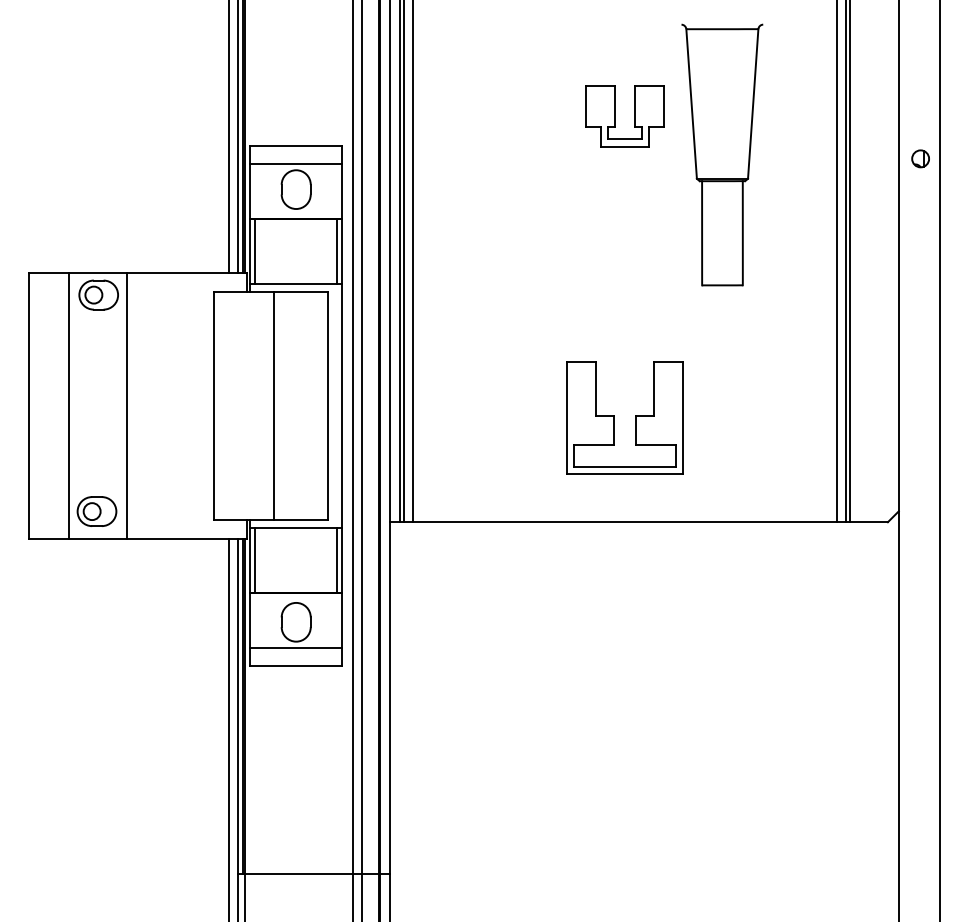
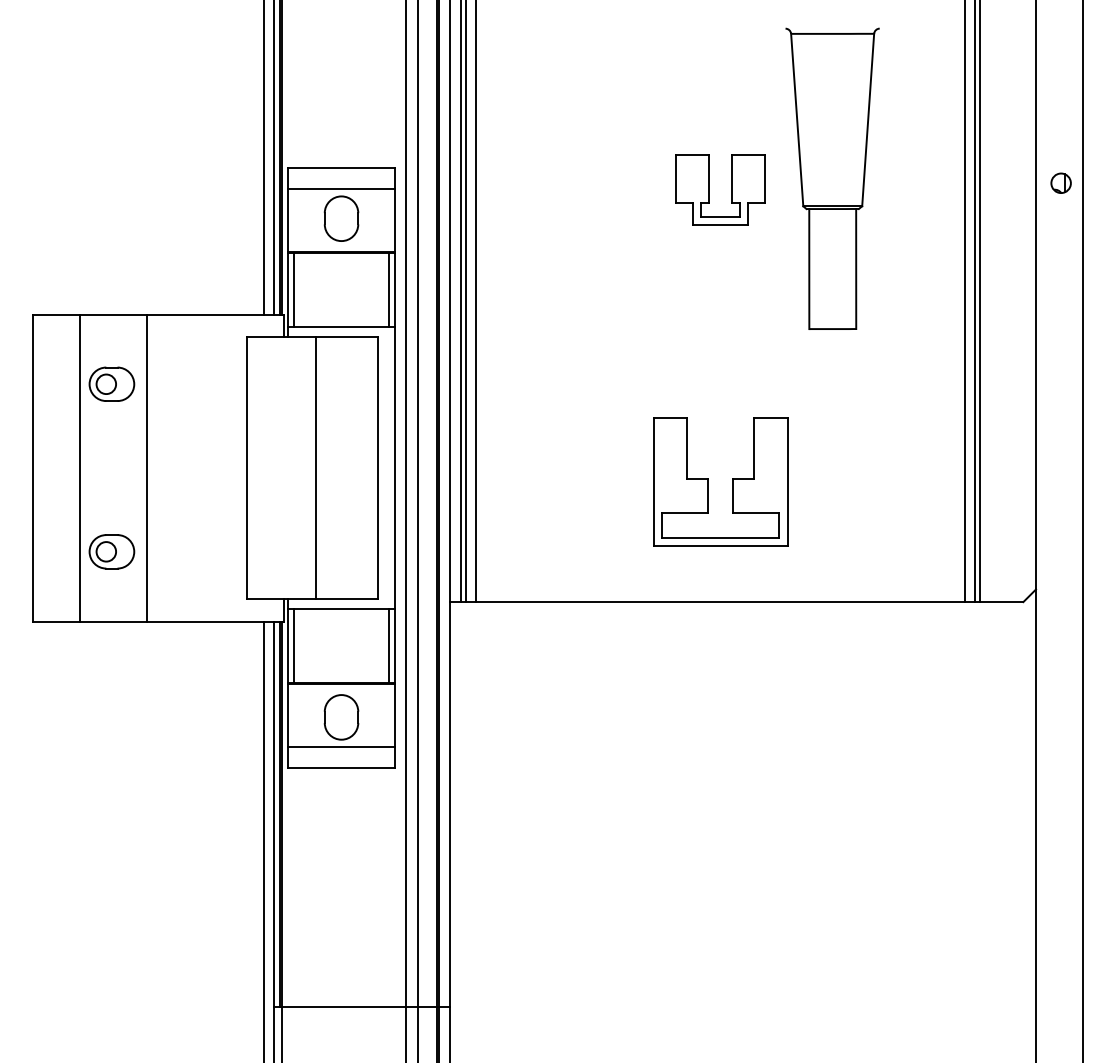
part: (615, 115) -> (709, 189), moved
part: (98, 294) -> (111, 383), moved
part: (96, 511) -> (111, 551), moved

